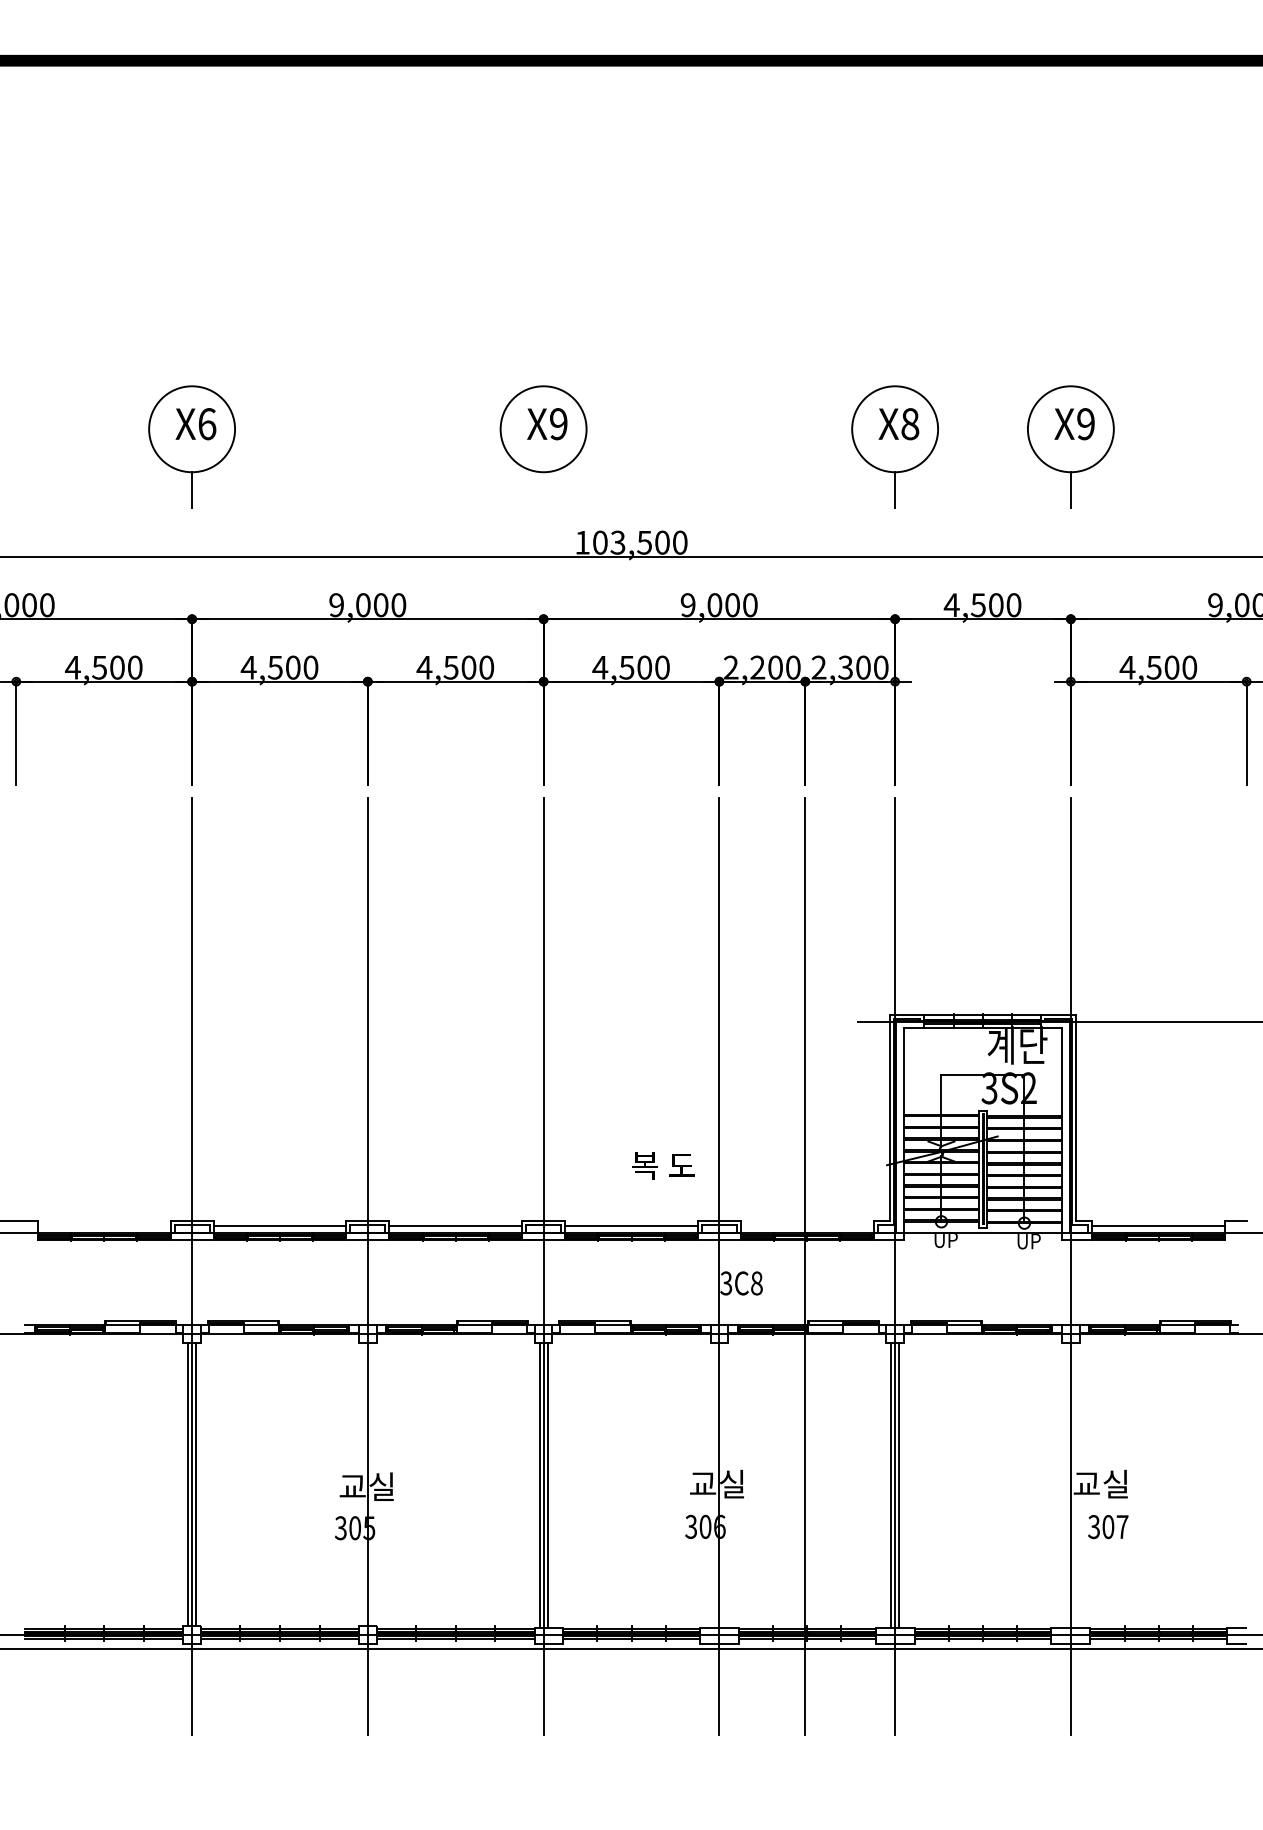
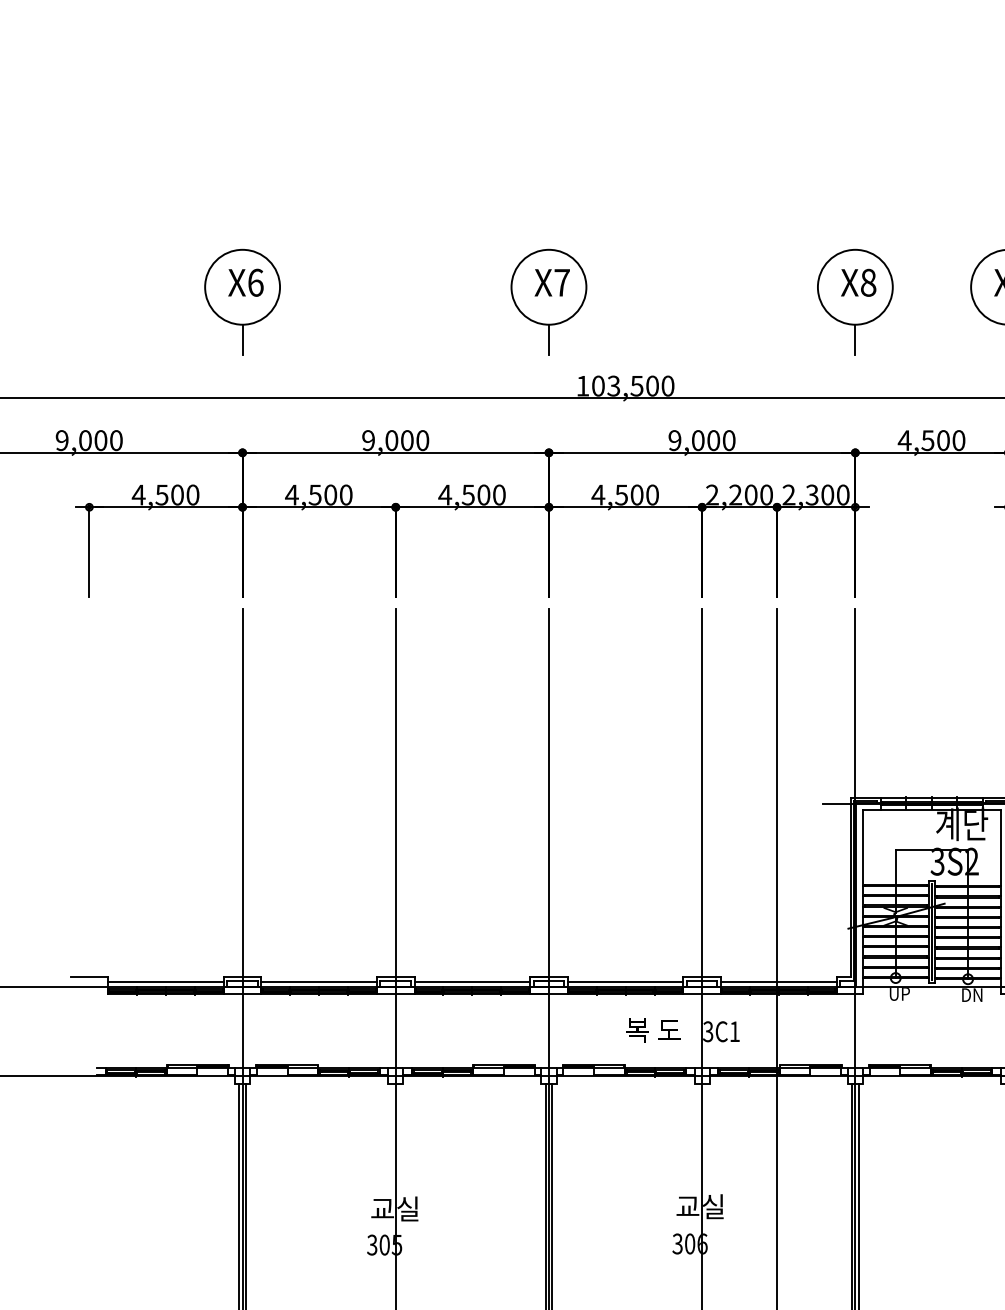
text: (558, 424) -> (561, 283), X9 -> X7
line: (543, 489) -> (548, 339), added
text: (663, 1165) -> (653, 1030), moved
line: (103, 1225) -> (165, 981), added
line: (806, 1225) -> (778, 981), added
text: (1028, 1241) -> (971, 995), UP -> DN
text: (756, 1283) -> (734, 1031), 3C8 -> 3C1

